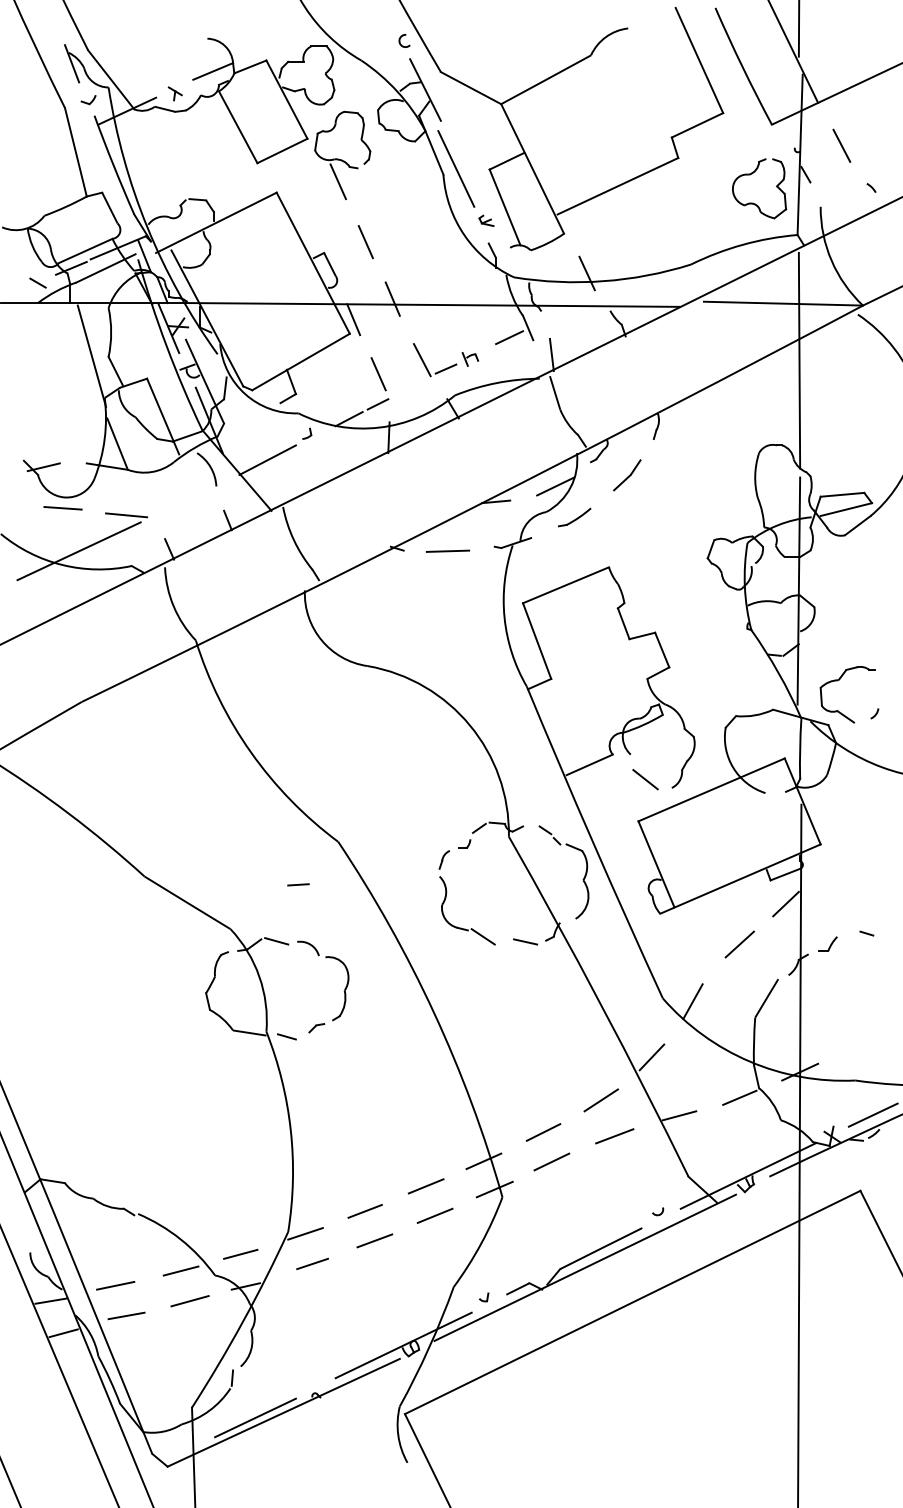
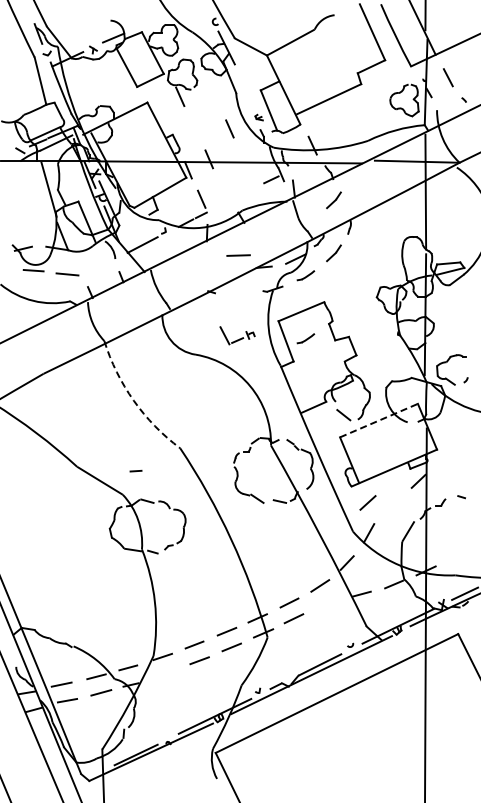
line: (455, 168) -> (242, 89), removed
line: (365, 241) -> (229, 128), moved
part: (445, 359) -> (237, 335), moved
line: (626, 376) -> (333, 200), added
line: (79, 551) -> (42, 293), removed
line: (447, 551) -> (238, 255), moved
part: (573, 635) -> (305, 338), added
arc: (250, 752) -> (133, 400), solid -> dashed
line: (712, 789) -> (379, 420), solid -> dashed
line: (297, 883) -> (135, 470), moved
line: (738, 943) -> (367, 502), moved
line: (614, 1135) -> (327, 604), removed
line: (312, 1262) -> (166, 672), removed

